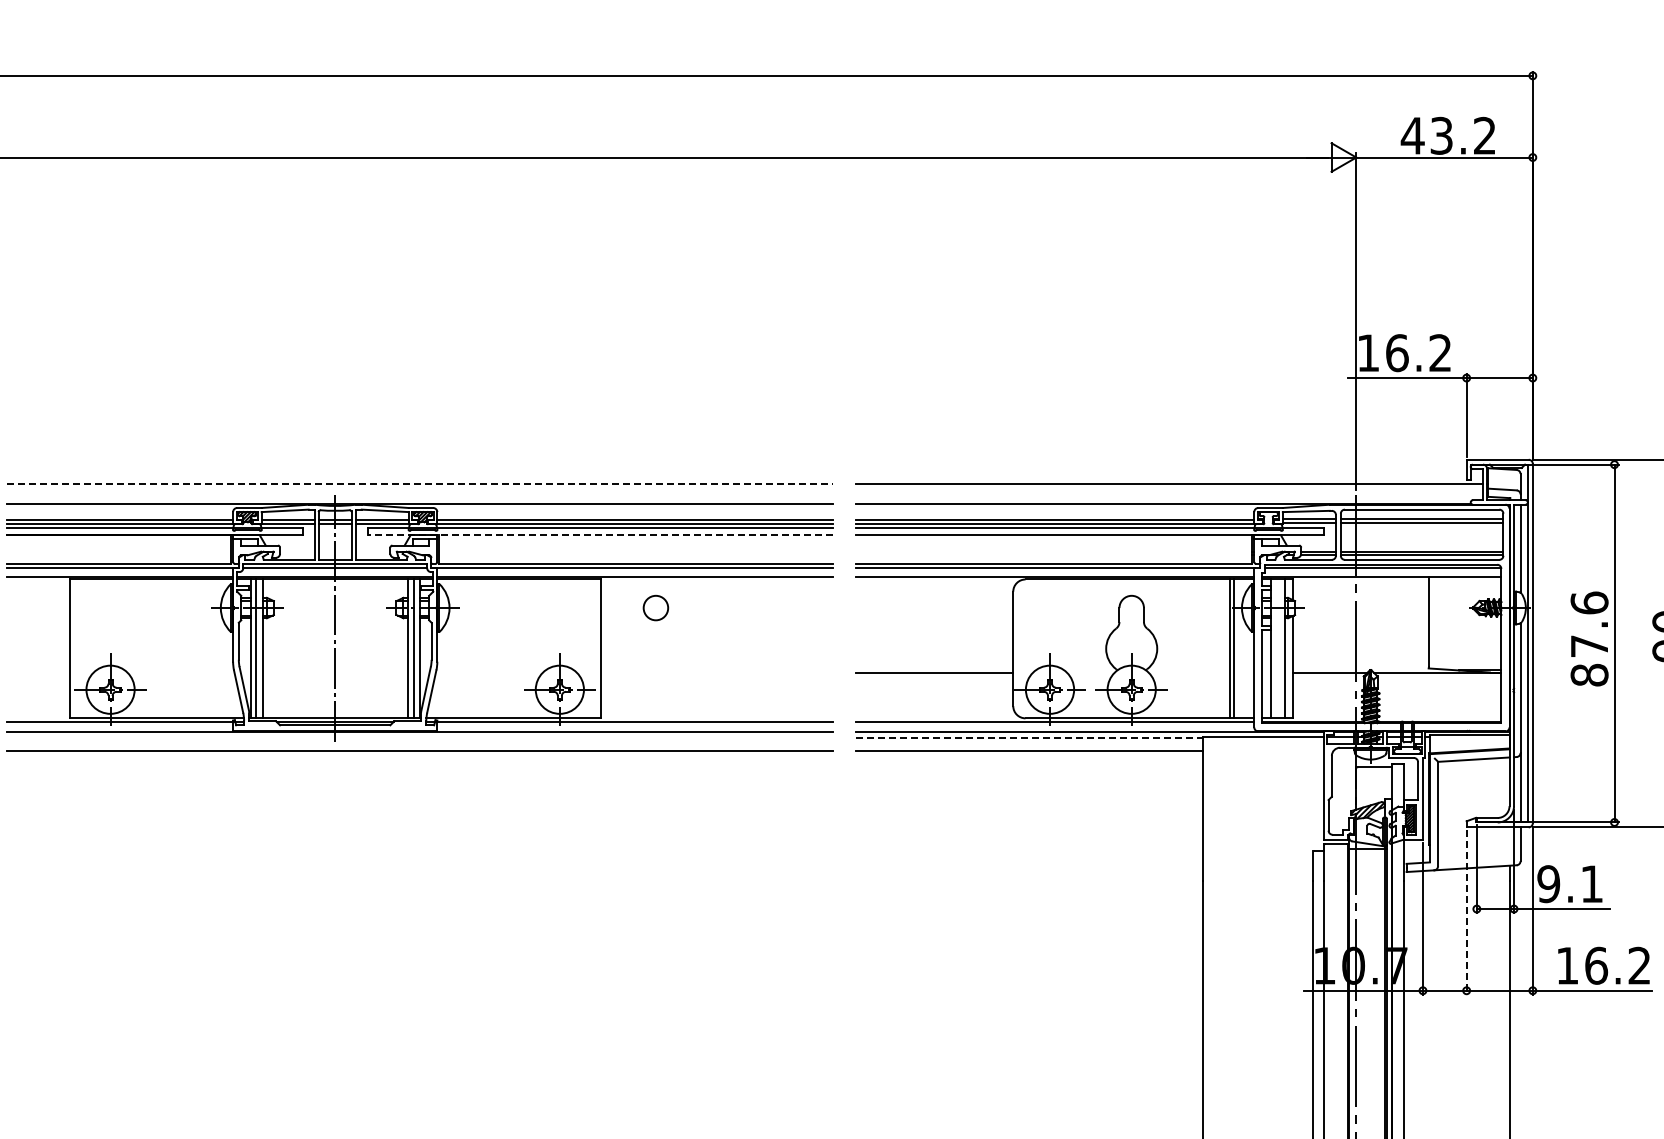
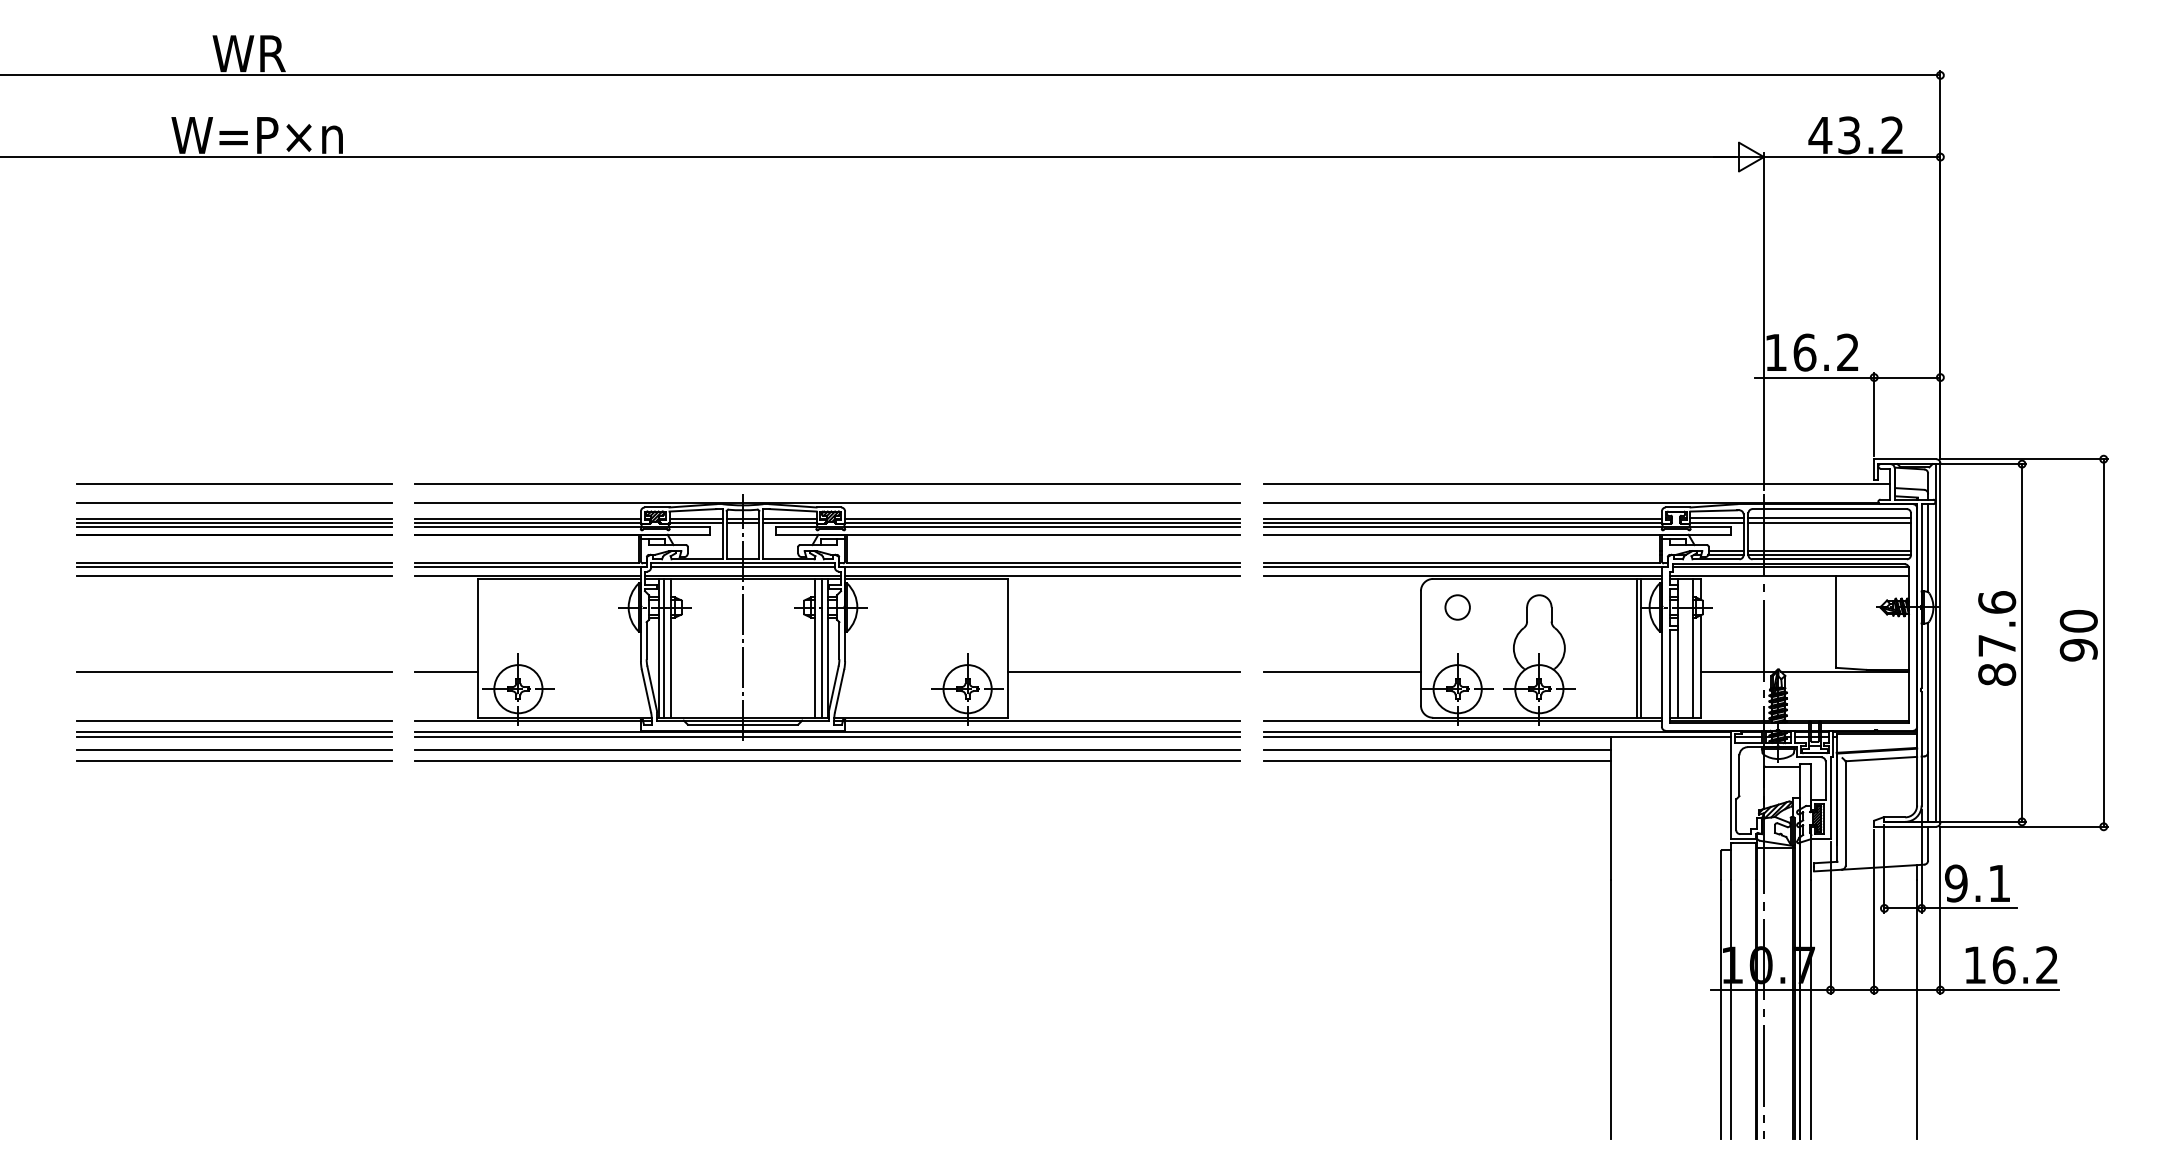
line: (419, 484) -> (827, 483), dashed -> solid
line: (599, 535) -> (1007, 534), dashed -> solid
circle: (655, 608) -> (1457, 607), moved
line: (38, 673) -> (446, 672), added
line: (716, 673) -> (1124, 672), added
line: (419, 737) -> (827, 736), added
line: (1029, 737) -> (1437, 736), dashed -> solid
line: (419, 762) -> (827, 761), added
line: (1028, 762) -> (1436, 761), added
line: (1466, 913) -> (1874, 912), dashed -> solid

